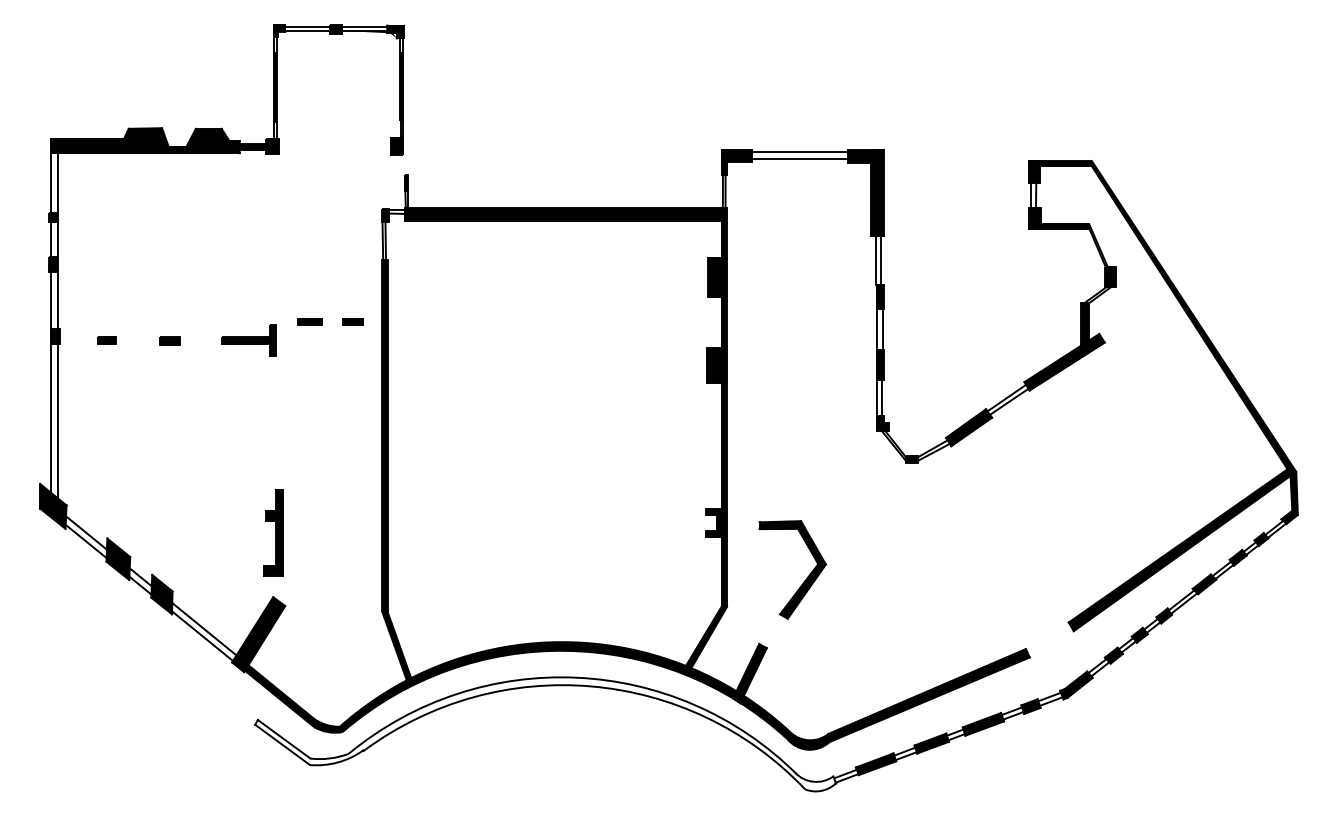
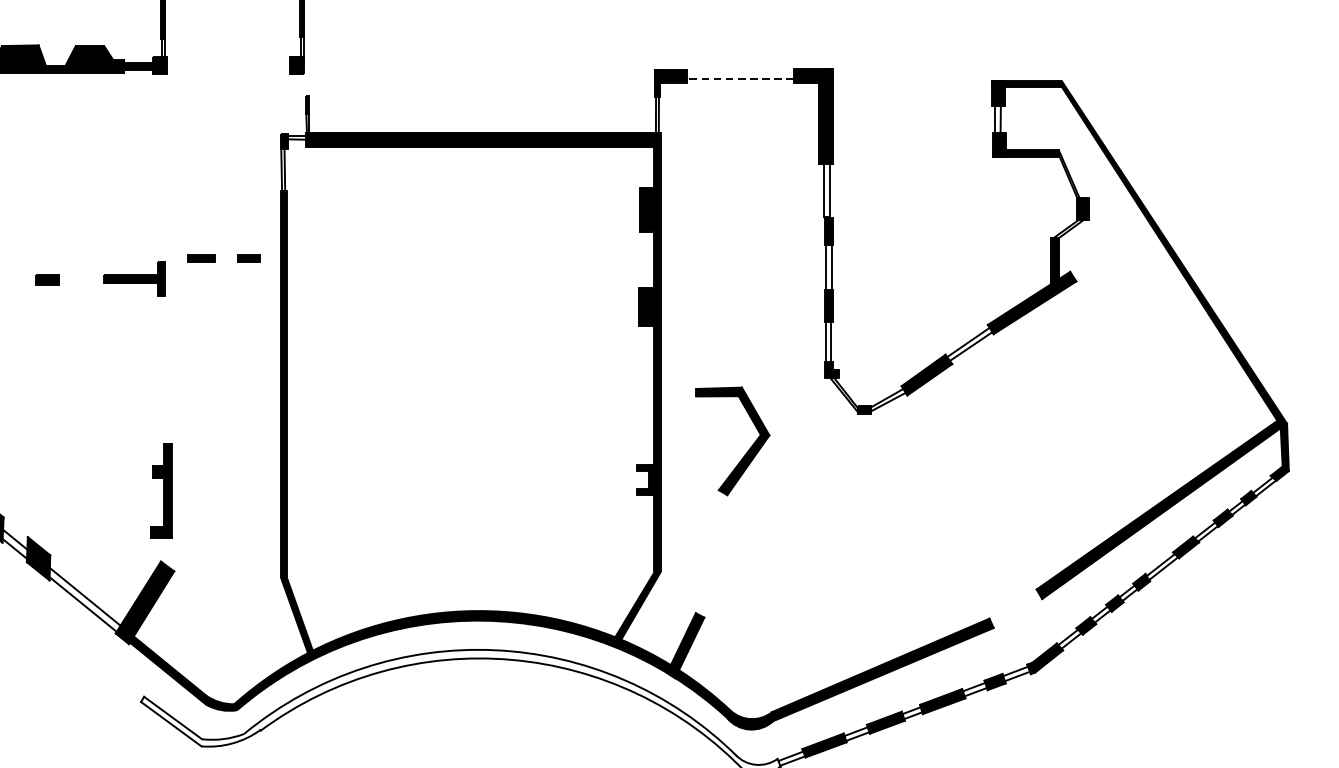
line: (799, 151) -> (740, 71), removed
line: (799, 158) -> (740, 78), solid -> dashed
part: (806, 577) -> (747, 449), moved

